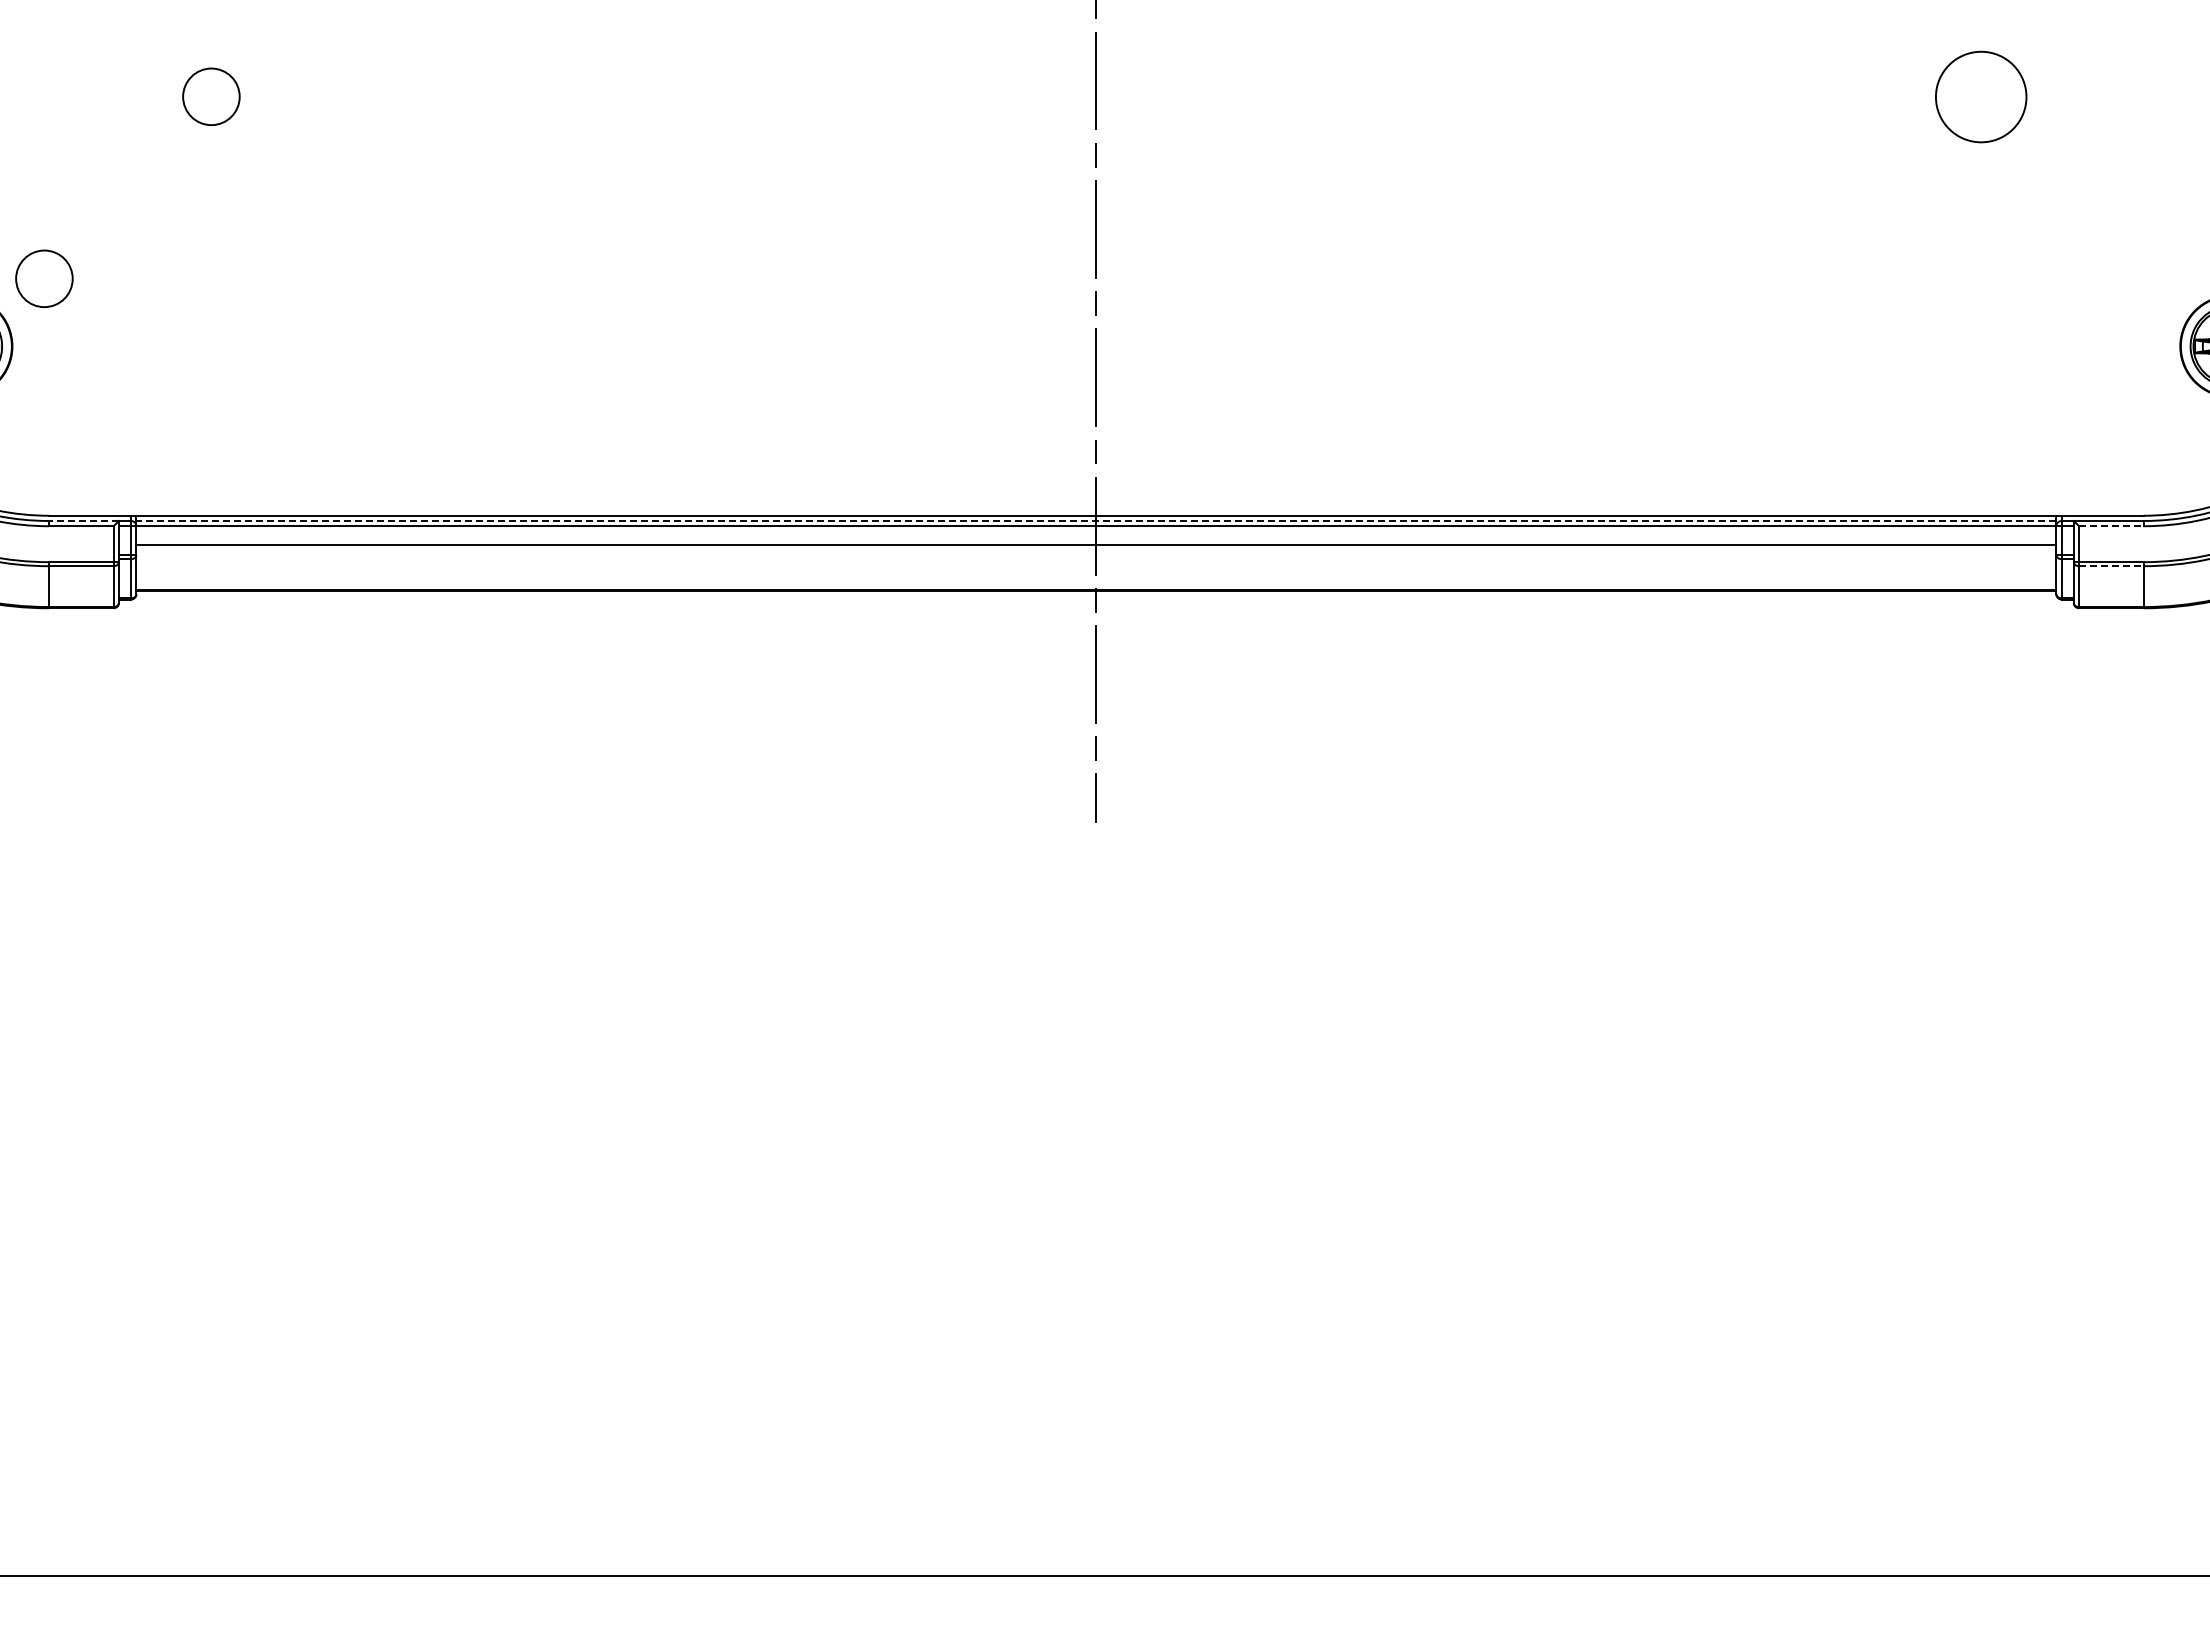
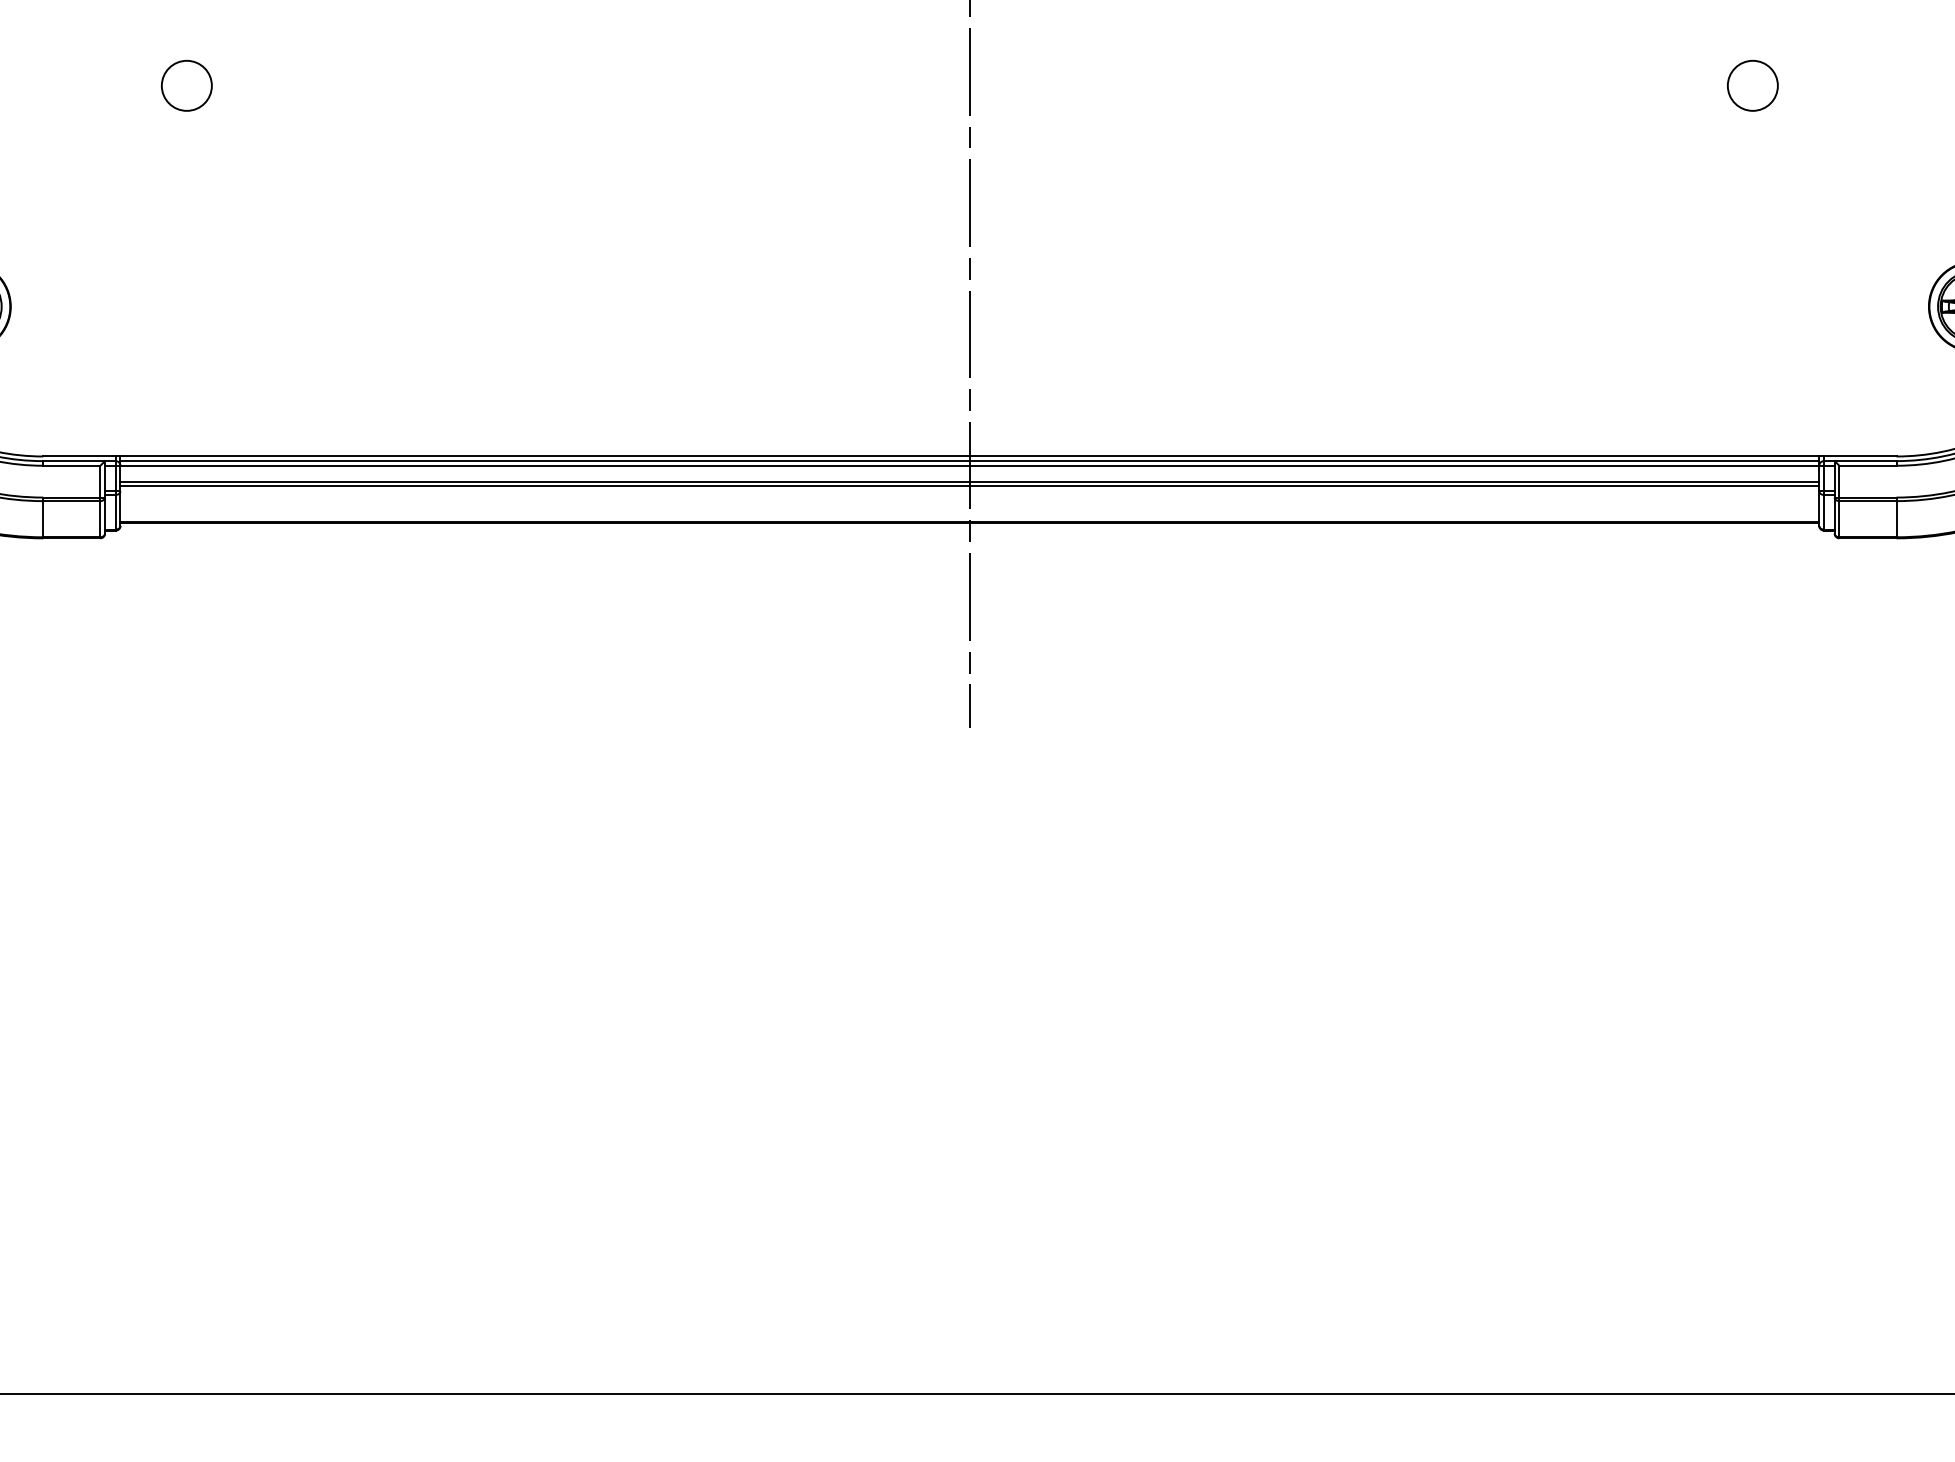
circle: (1981, 96) -> (1753, 85), size x0.62
circle: (44, 278) -> (39, 246), removed
line: (84, 521) -> (74, 461), dashed -> solid
line: (1096, 521) -> (969, 461), dashed -> solid
line: (2111, 526) -> (1868, 466), dashed -> solid
line: (1096, 548) -> (969, 485), added
line: (2111, 566) -> (1868, 501), dashed -> solid

